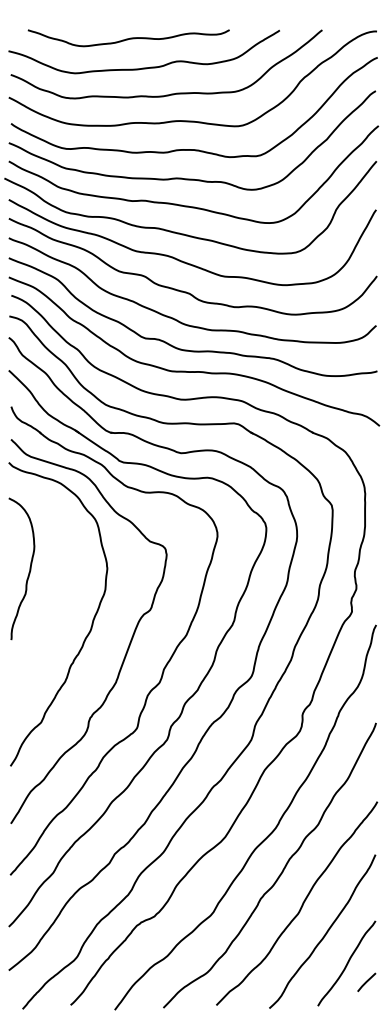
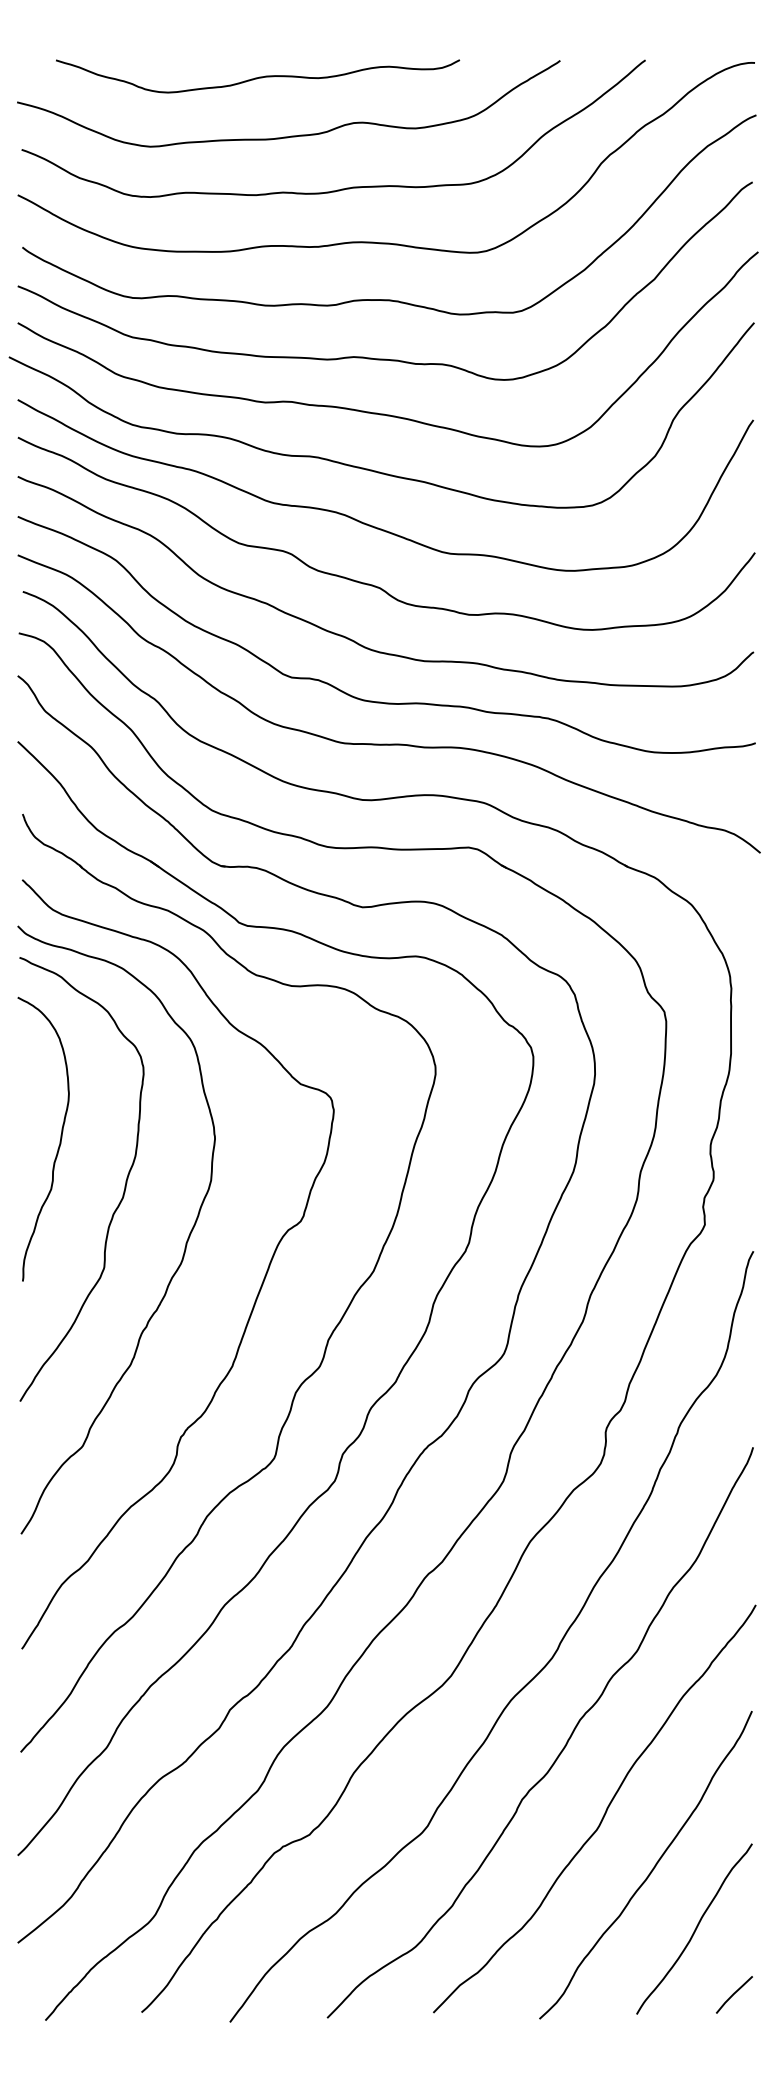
curve: (61, 592) -> (123, 1186), added
line: (366, 981) -> (733, 1993), moved

